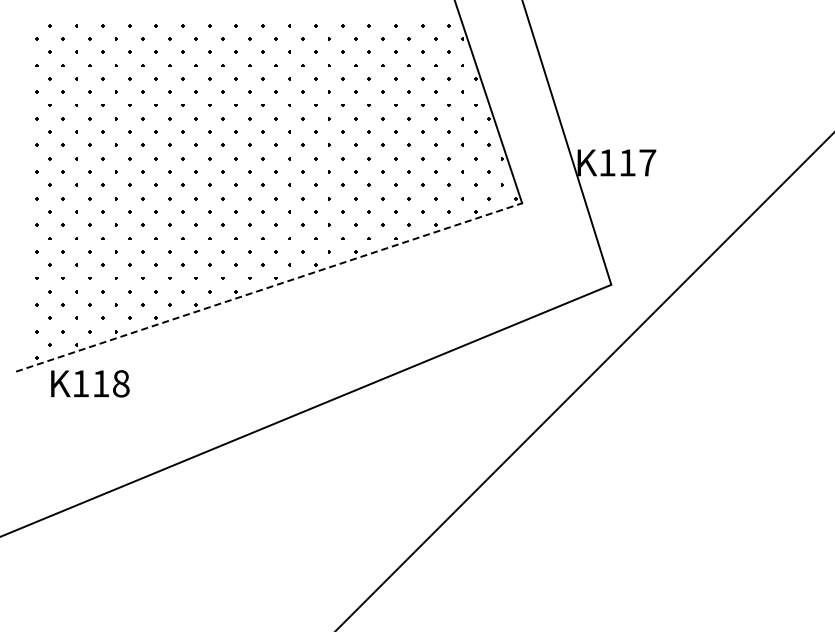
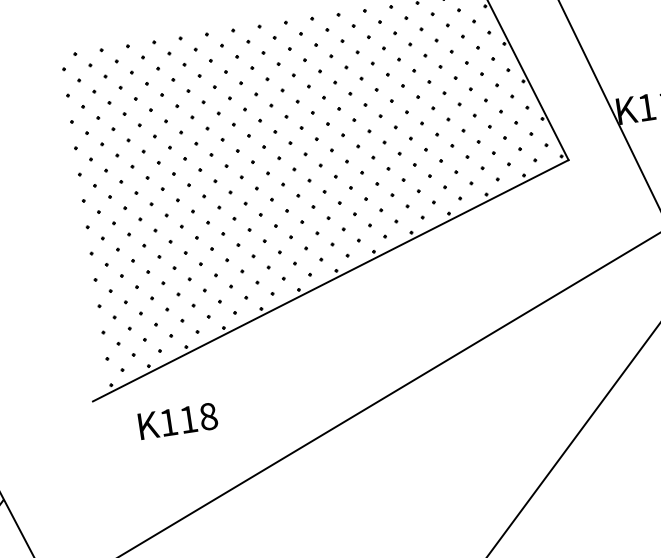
line: (269, 287) -> (331, 280), dashed -> solid
text: (90, 383) -> (178, 420), moved

